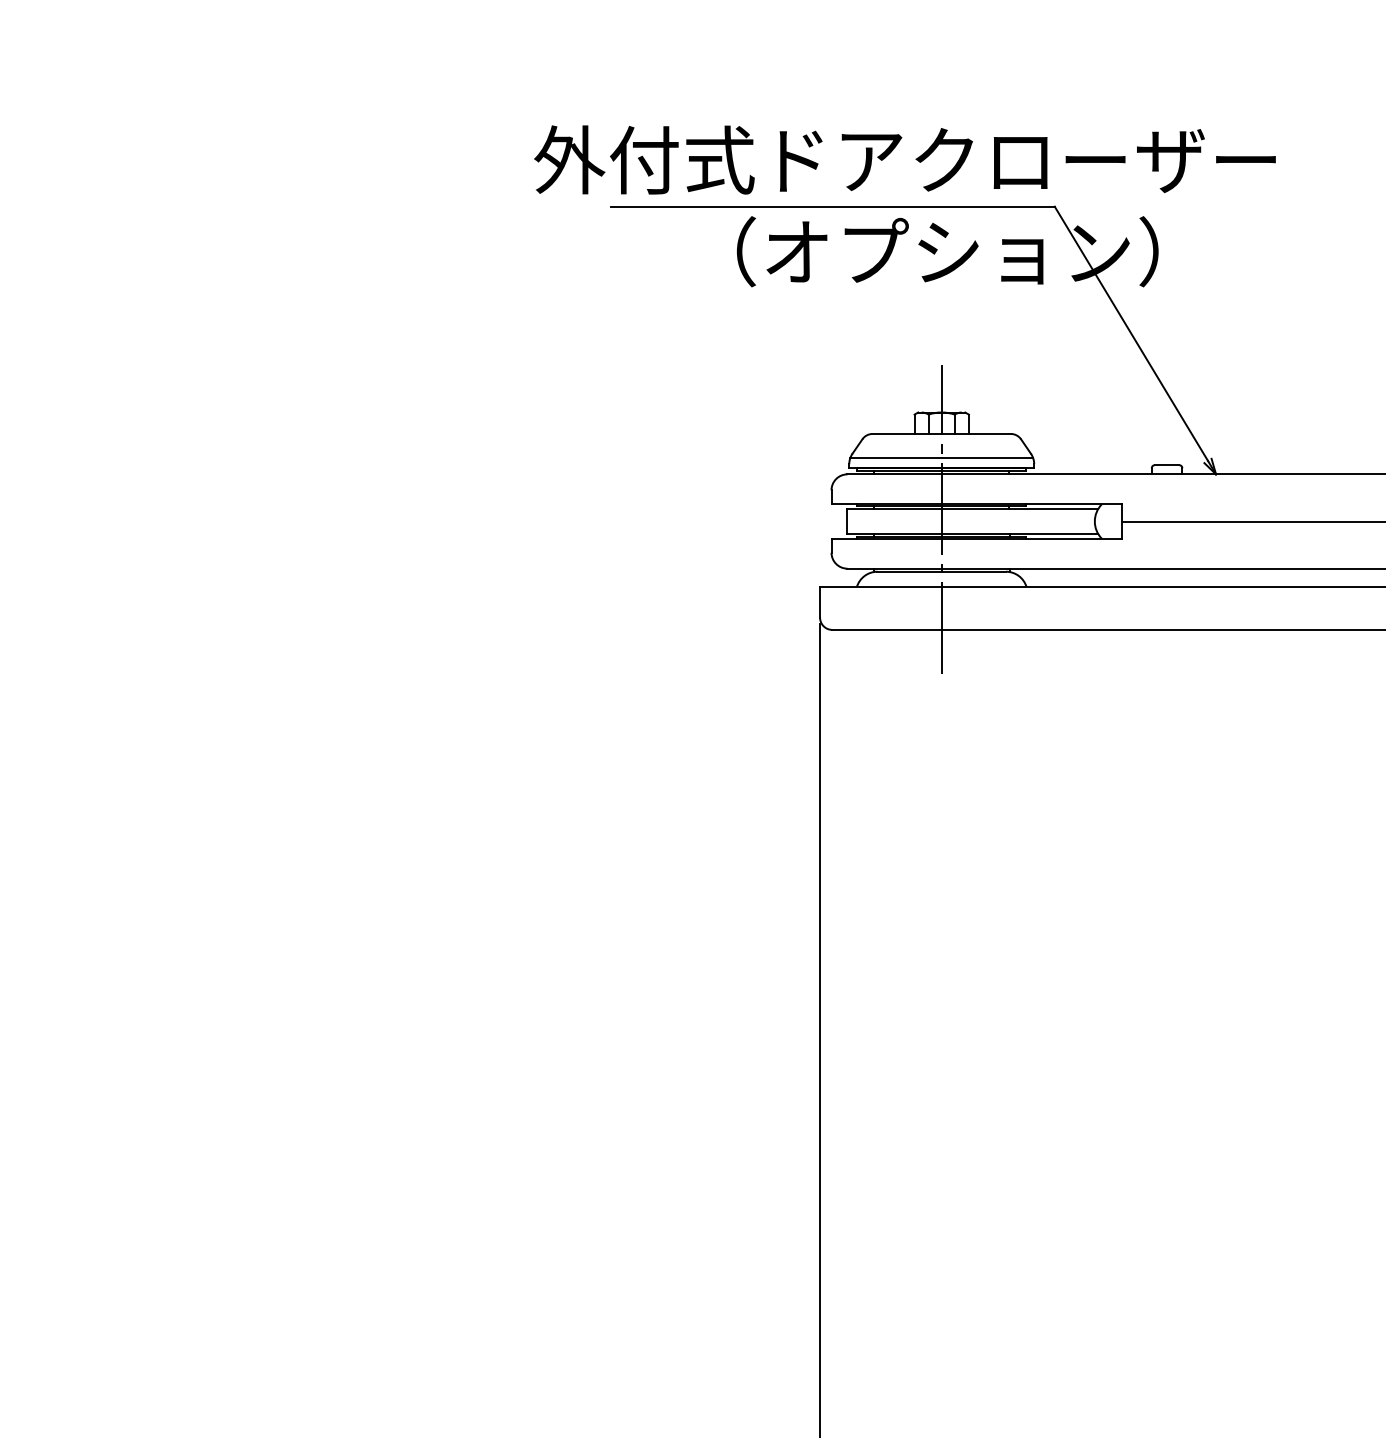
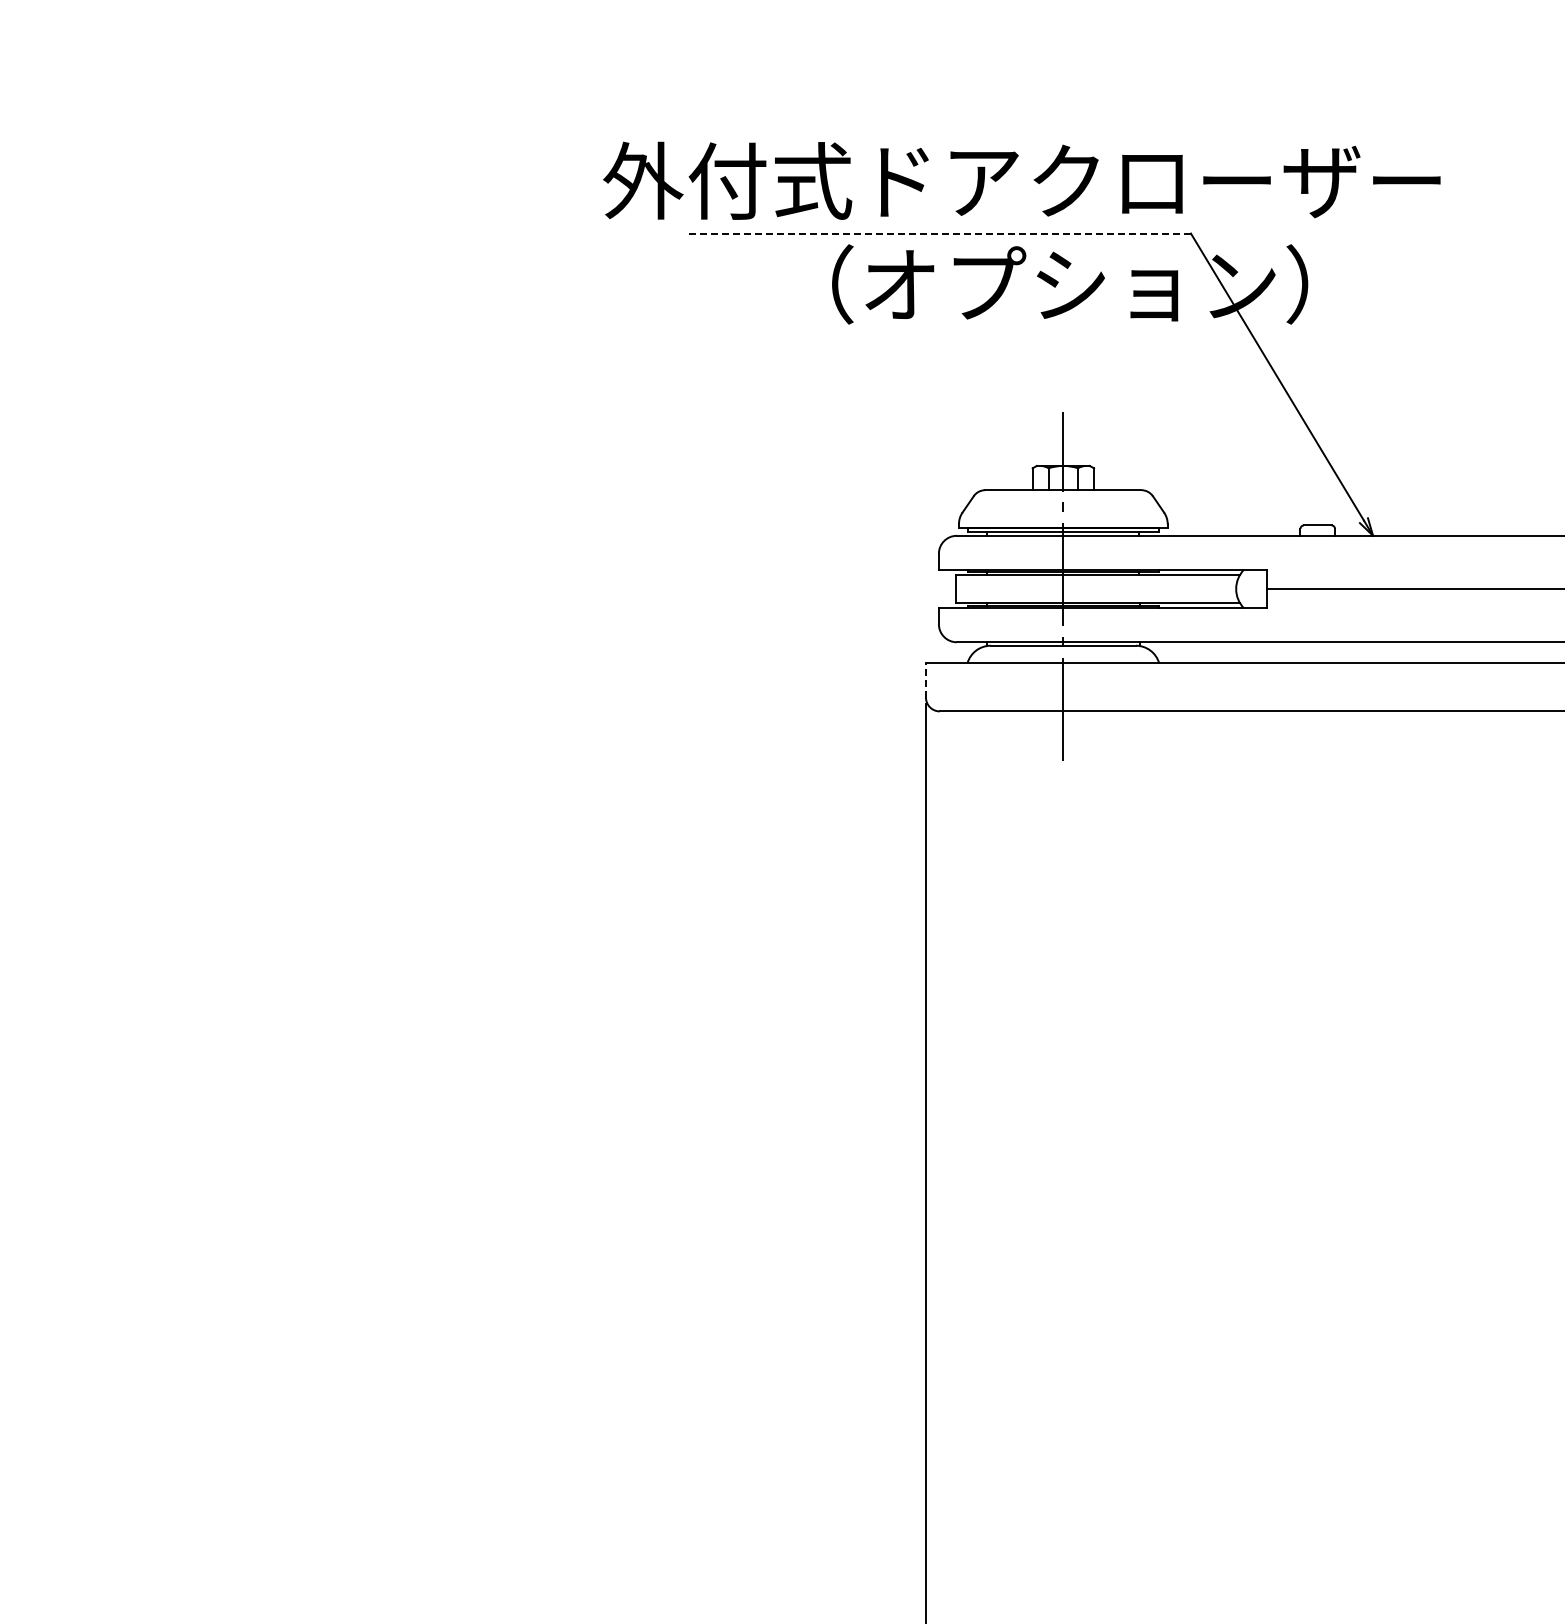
line: (832, 206) -> (940, 233), solid -> dashed
line: (940, 458) -> (1062, 517), removed
line: (819, 601) -> (925, 679), solid -> dashed

